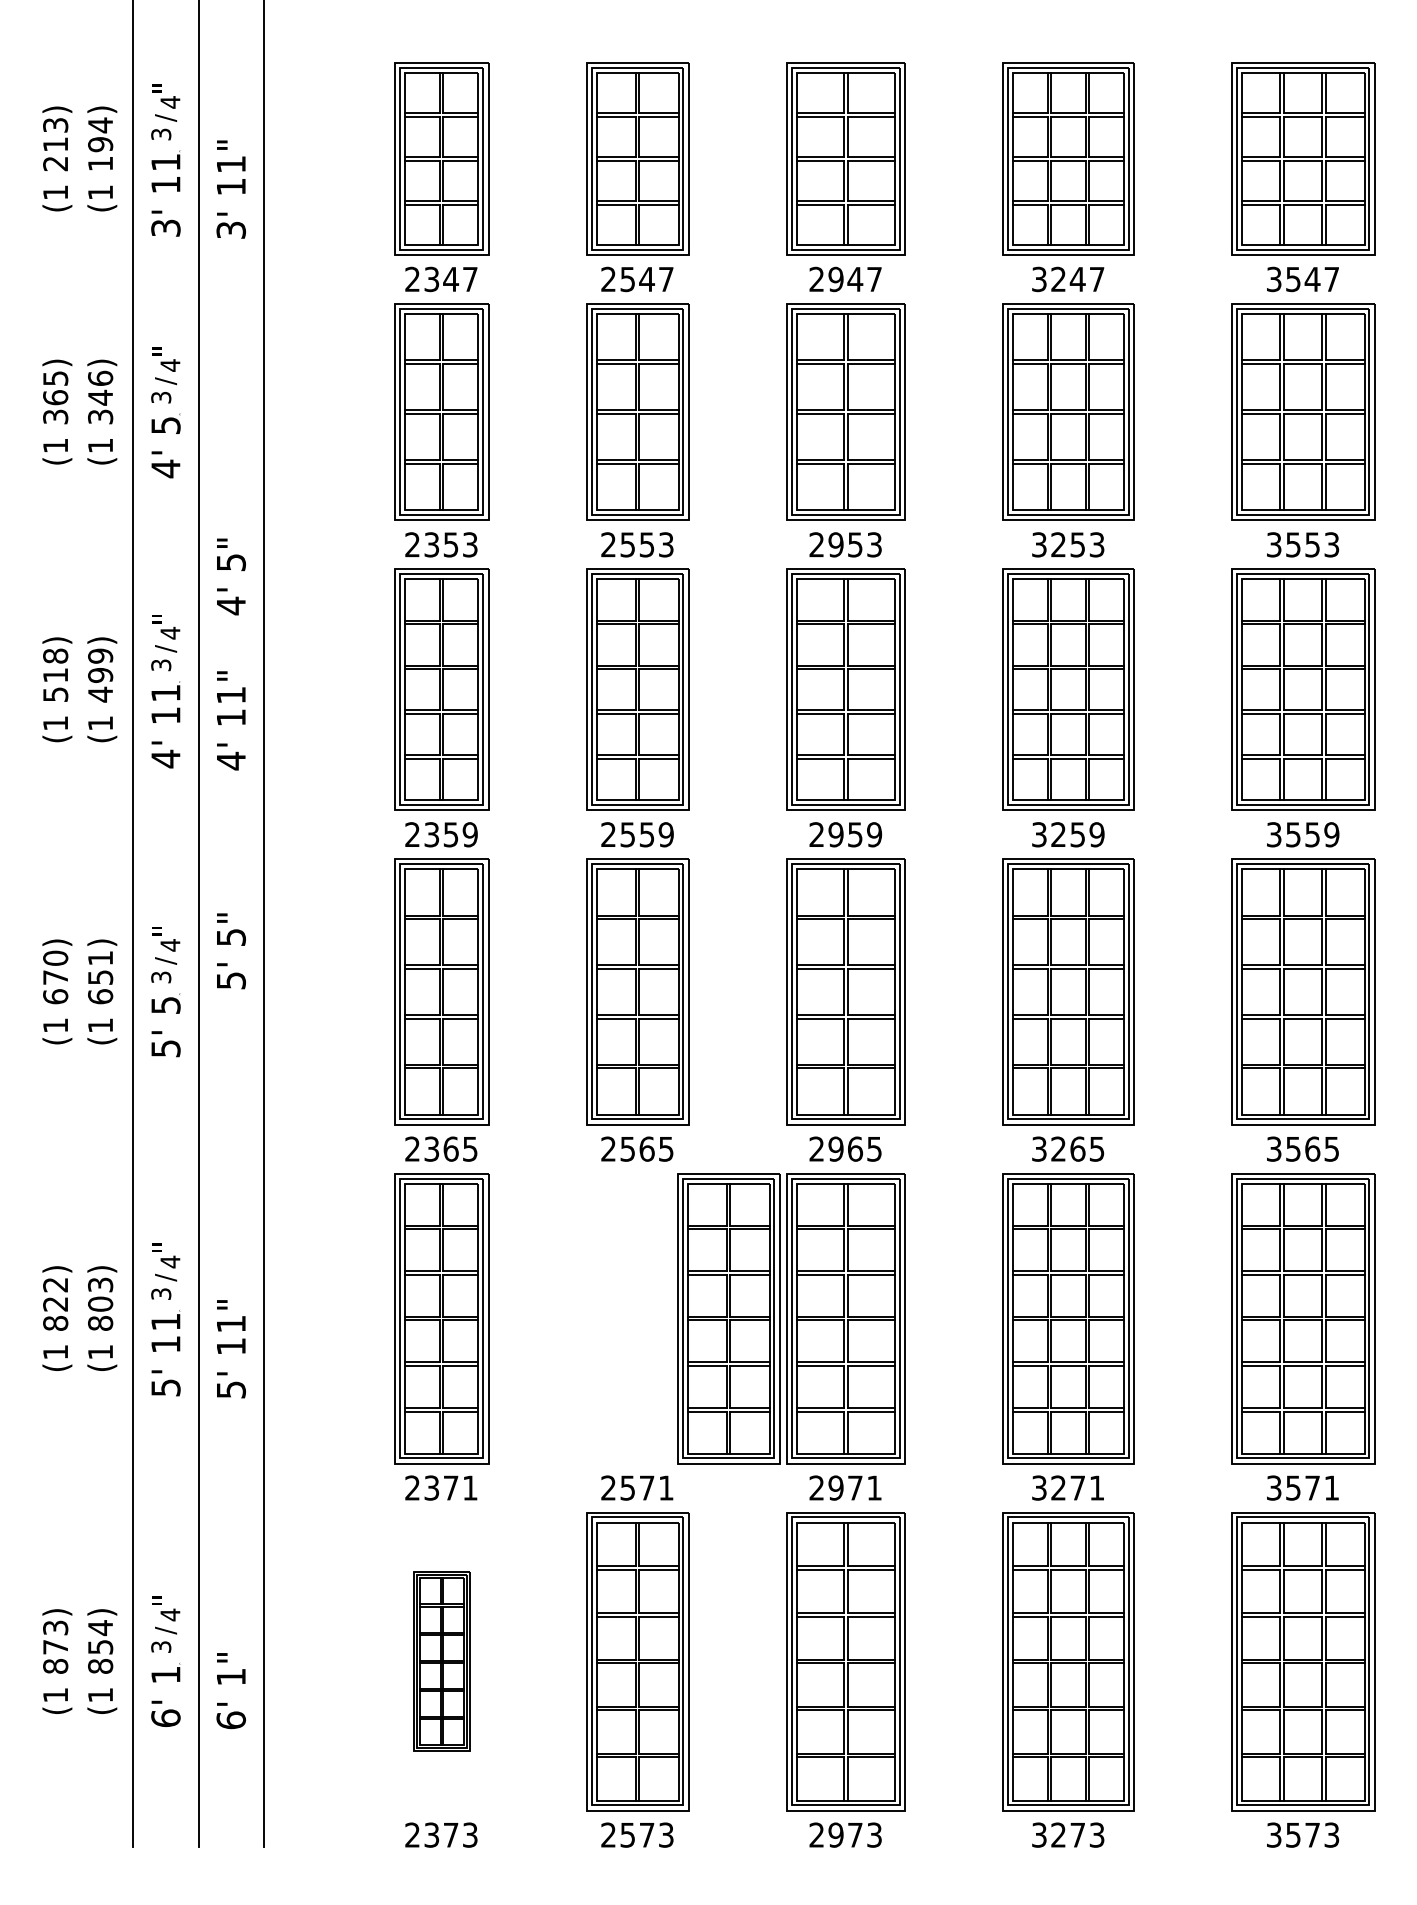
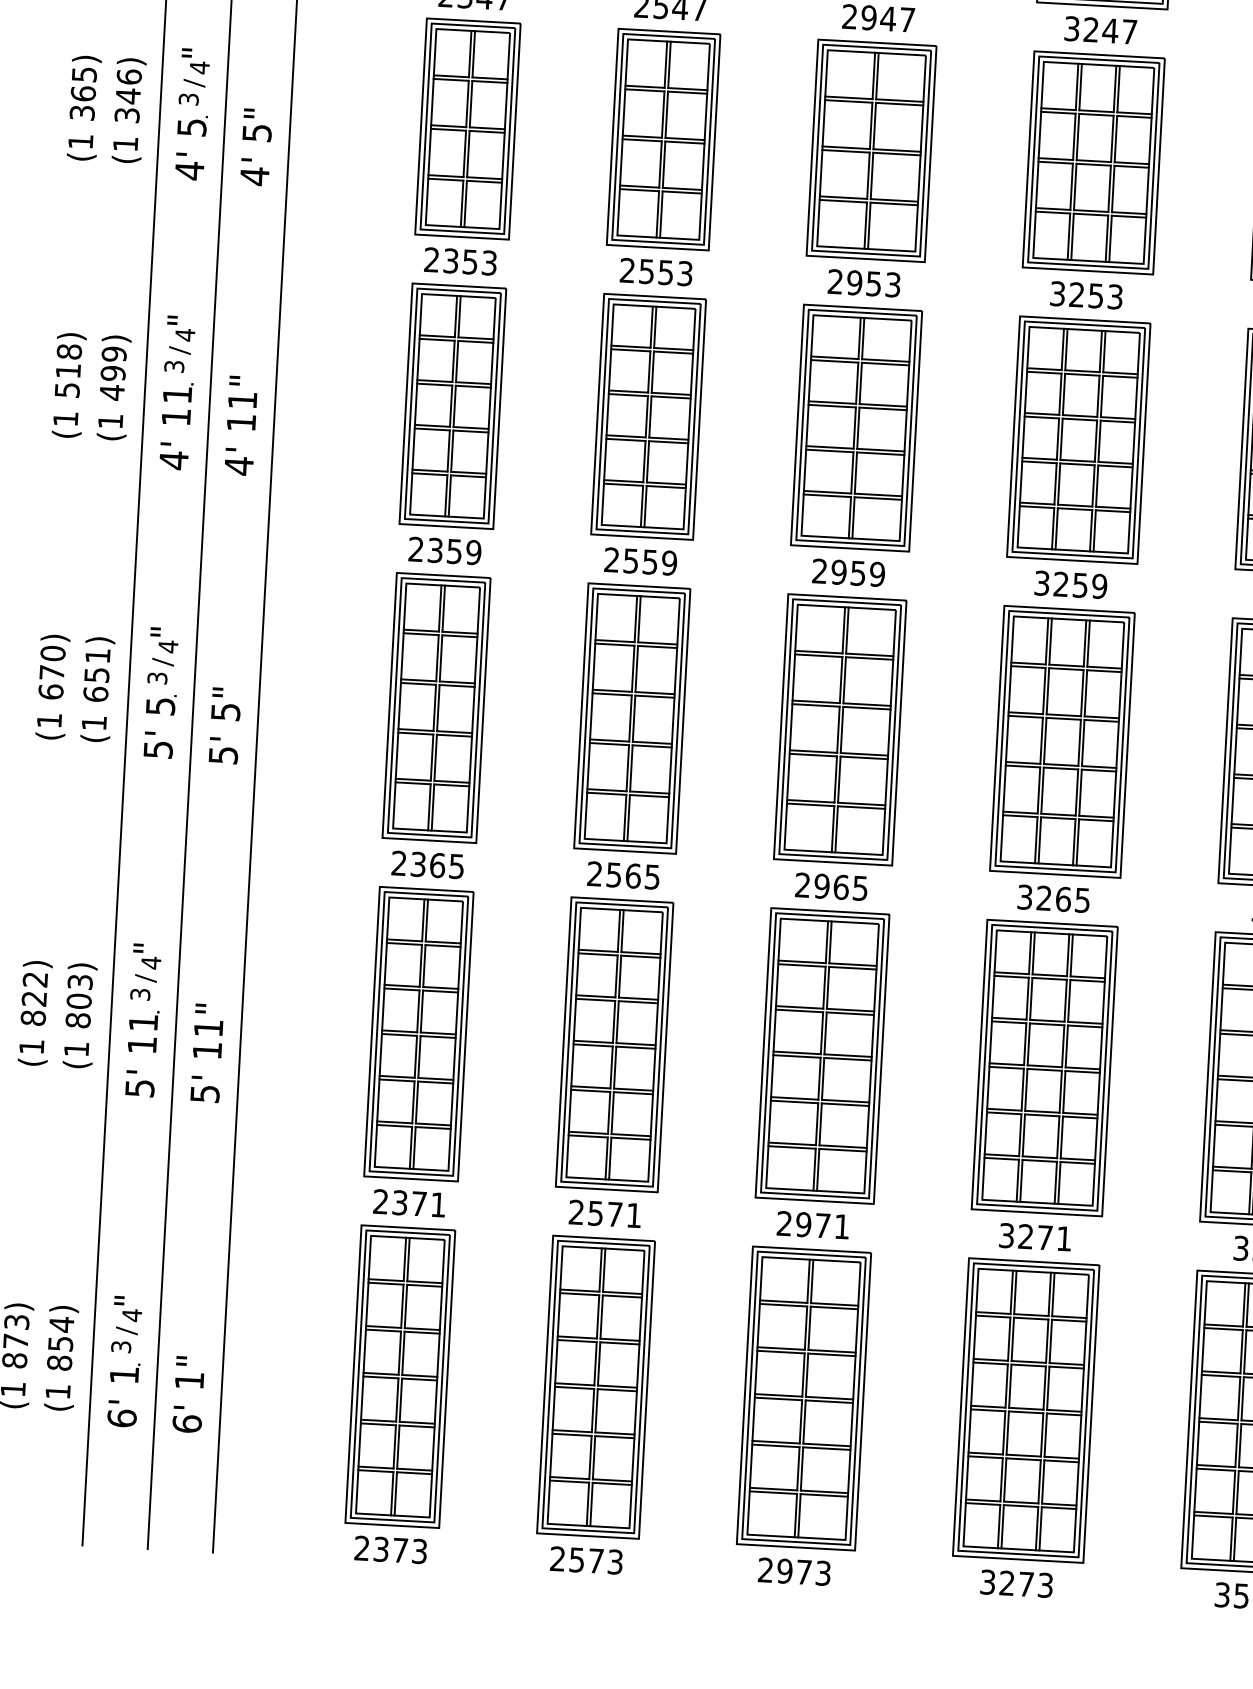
text: (231, 576) -> (256, 146), moved
text: (231, 951) -> (225, 726), moved
part: (728, 1318) -> (614, 1044), moved
part: (441, 1661) -> (400, 1376), size x1.67

